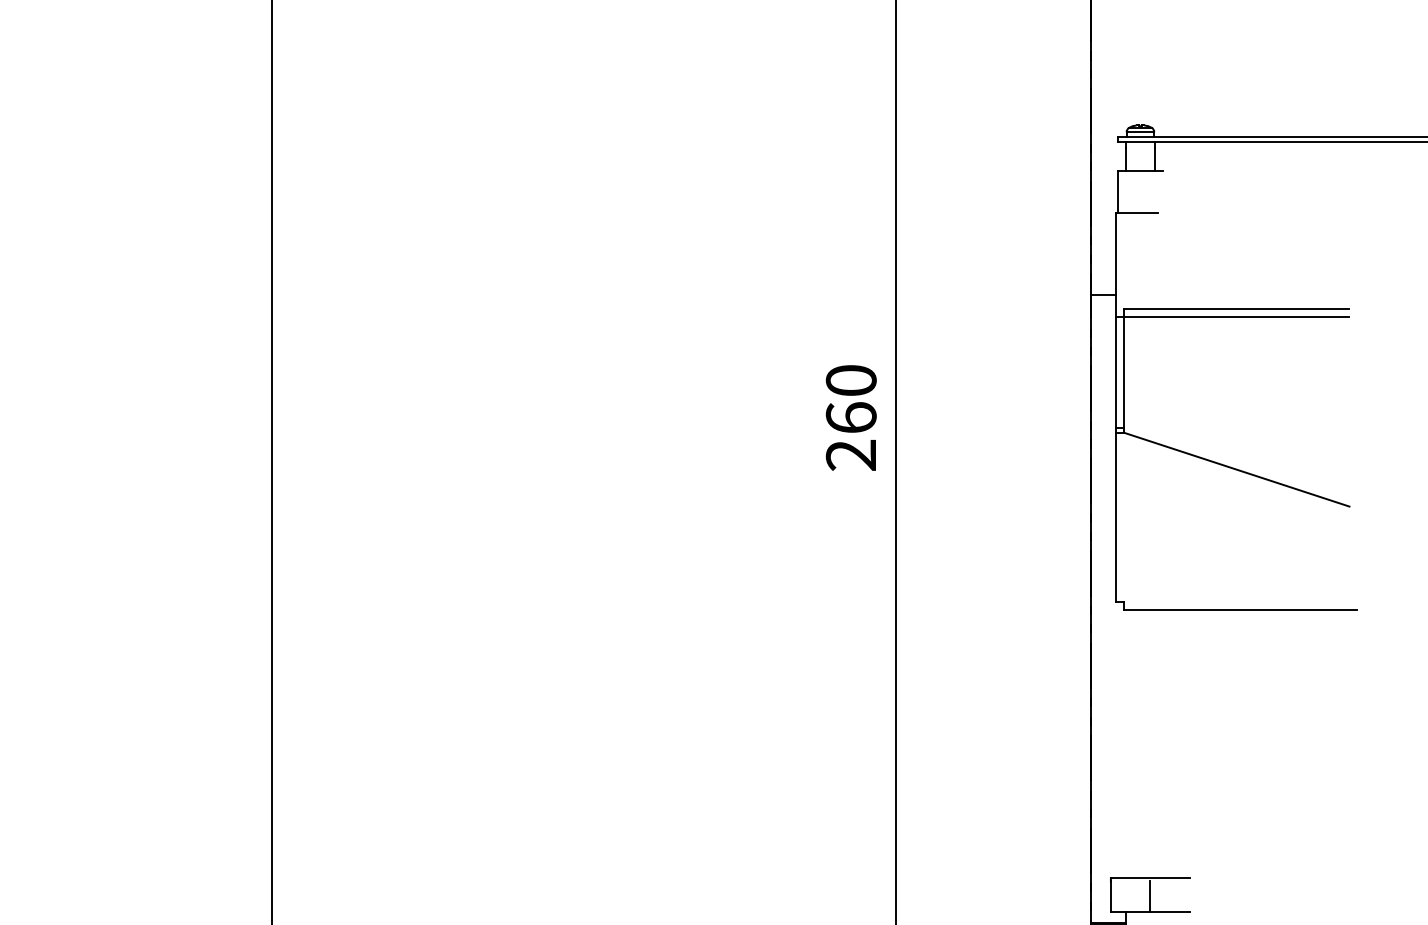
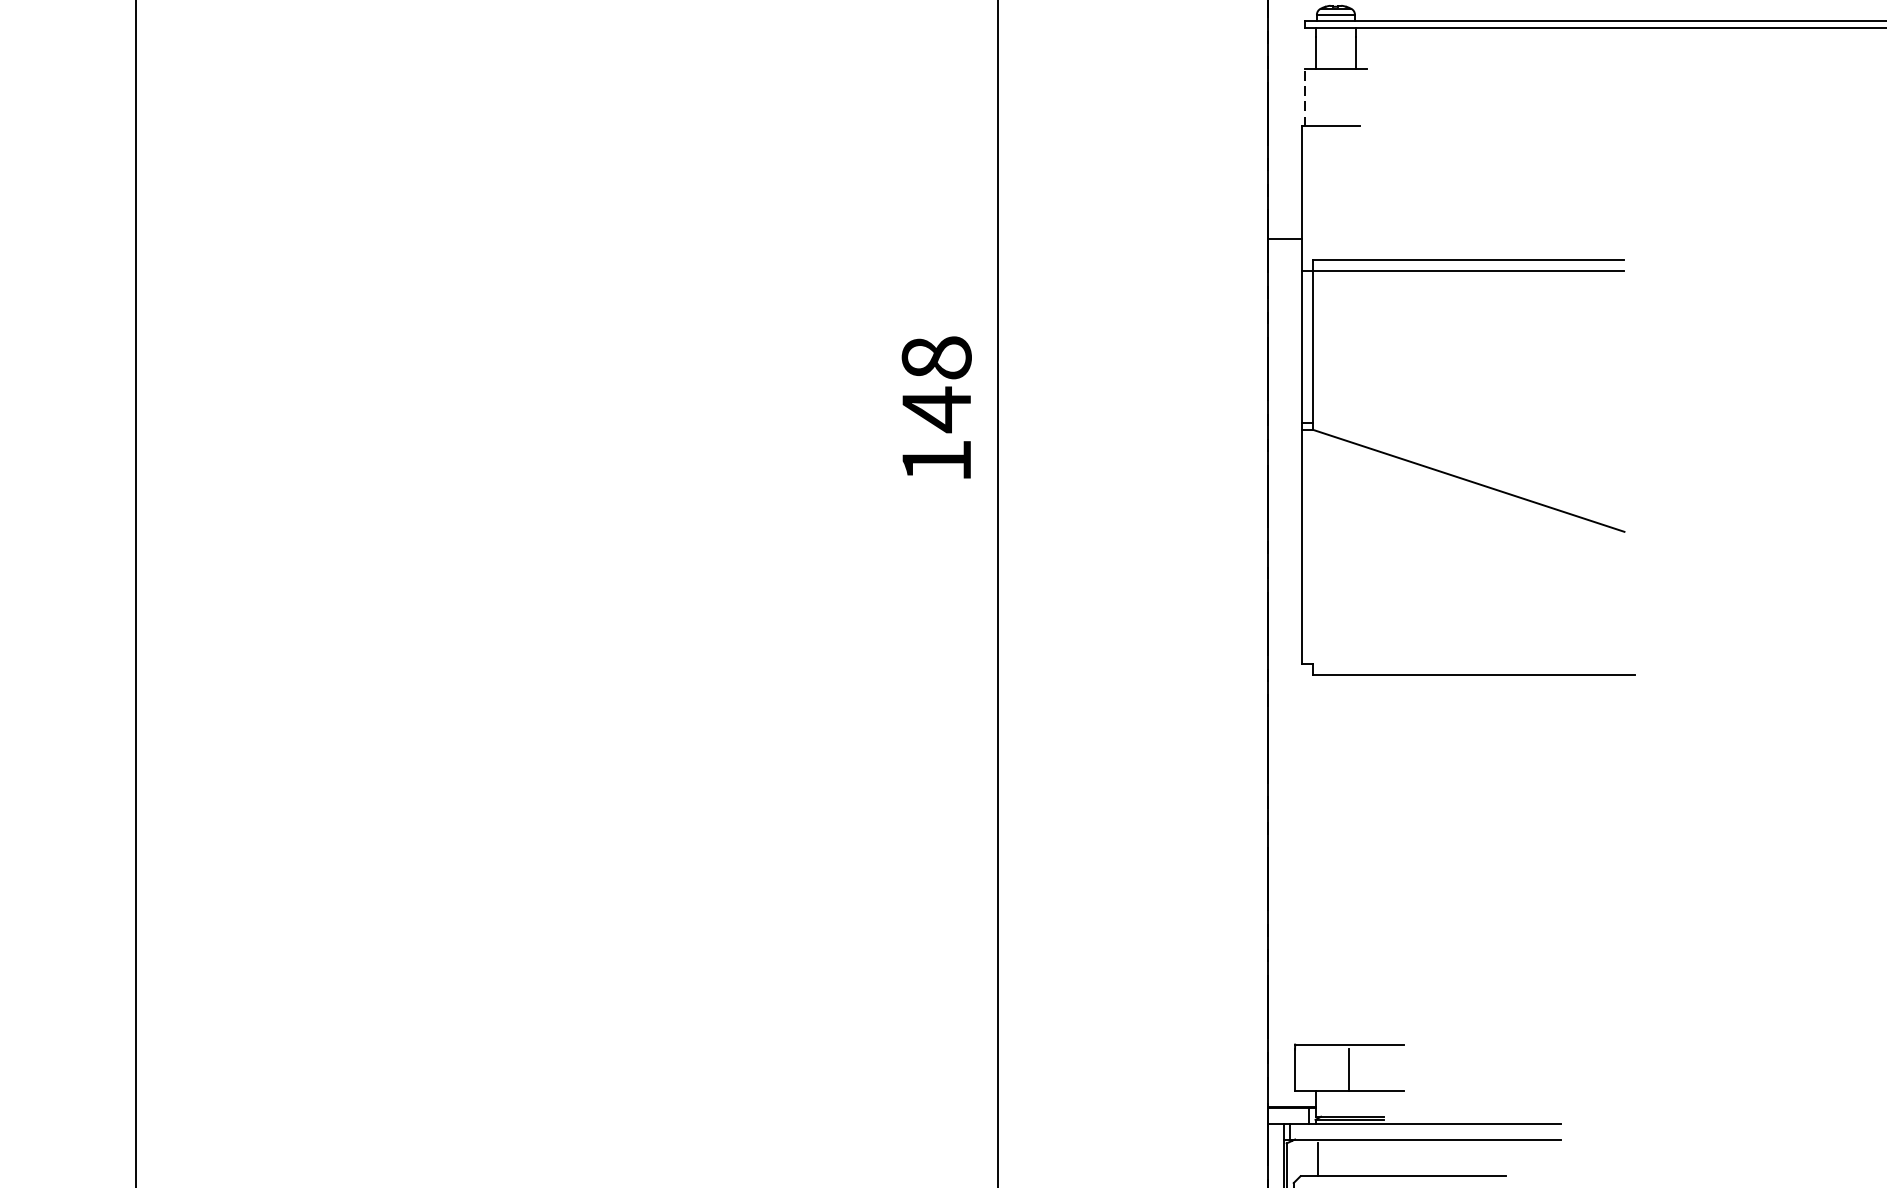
line: (1118, 192) -> (1305, 98), solid -> dashed
text: (850, 417) -> (935, 408), 260 -> 148

